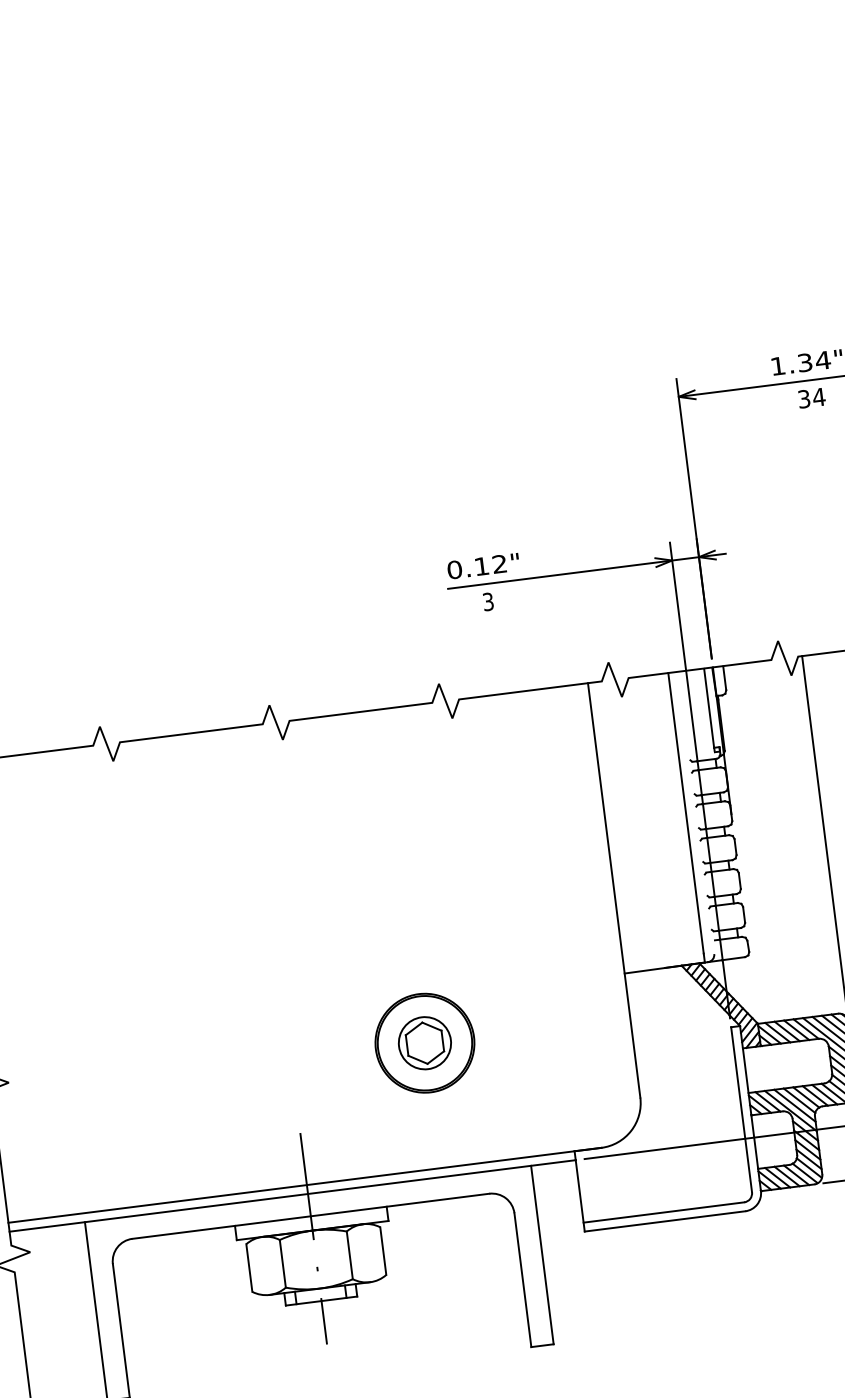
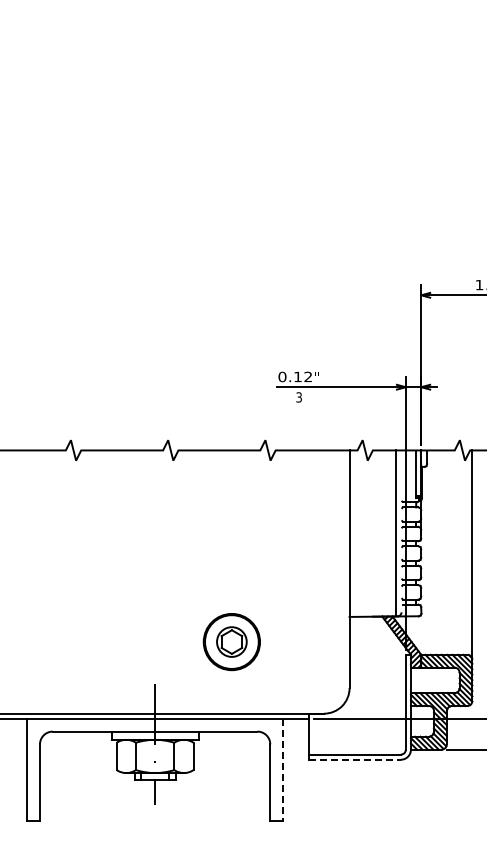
line: (666, 1220) -> (355, 759), solid -> dashed
line: (543, 1255) -> (283, 770), solid -> dashed

